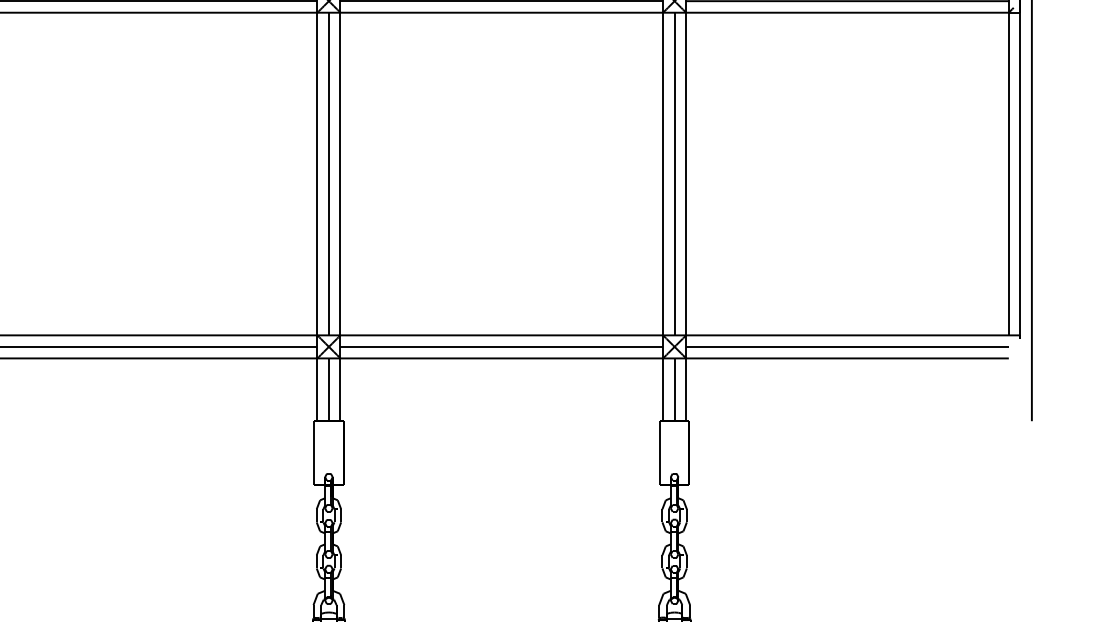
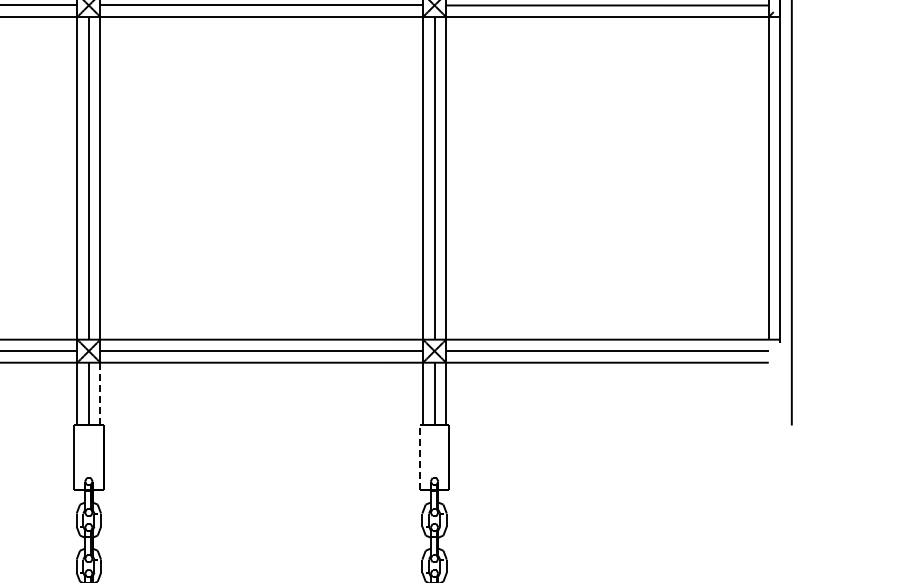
line: (340, 389) -> (100, 393), solid -> dashed
line: (659, 452) -> (419, 456), solid -> dashed

